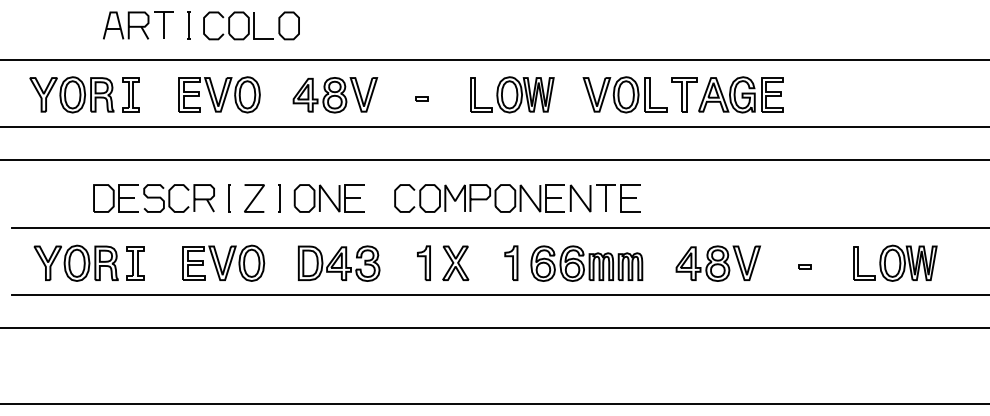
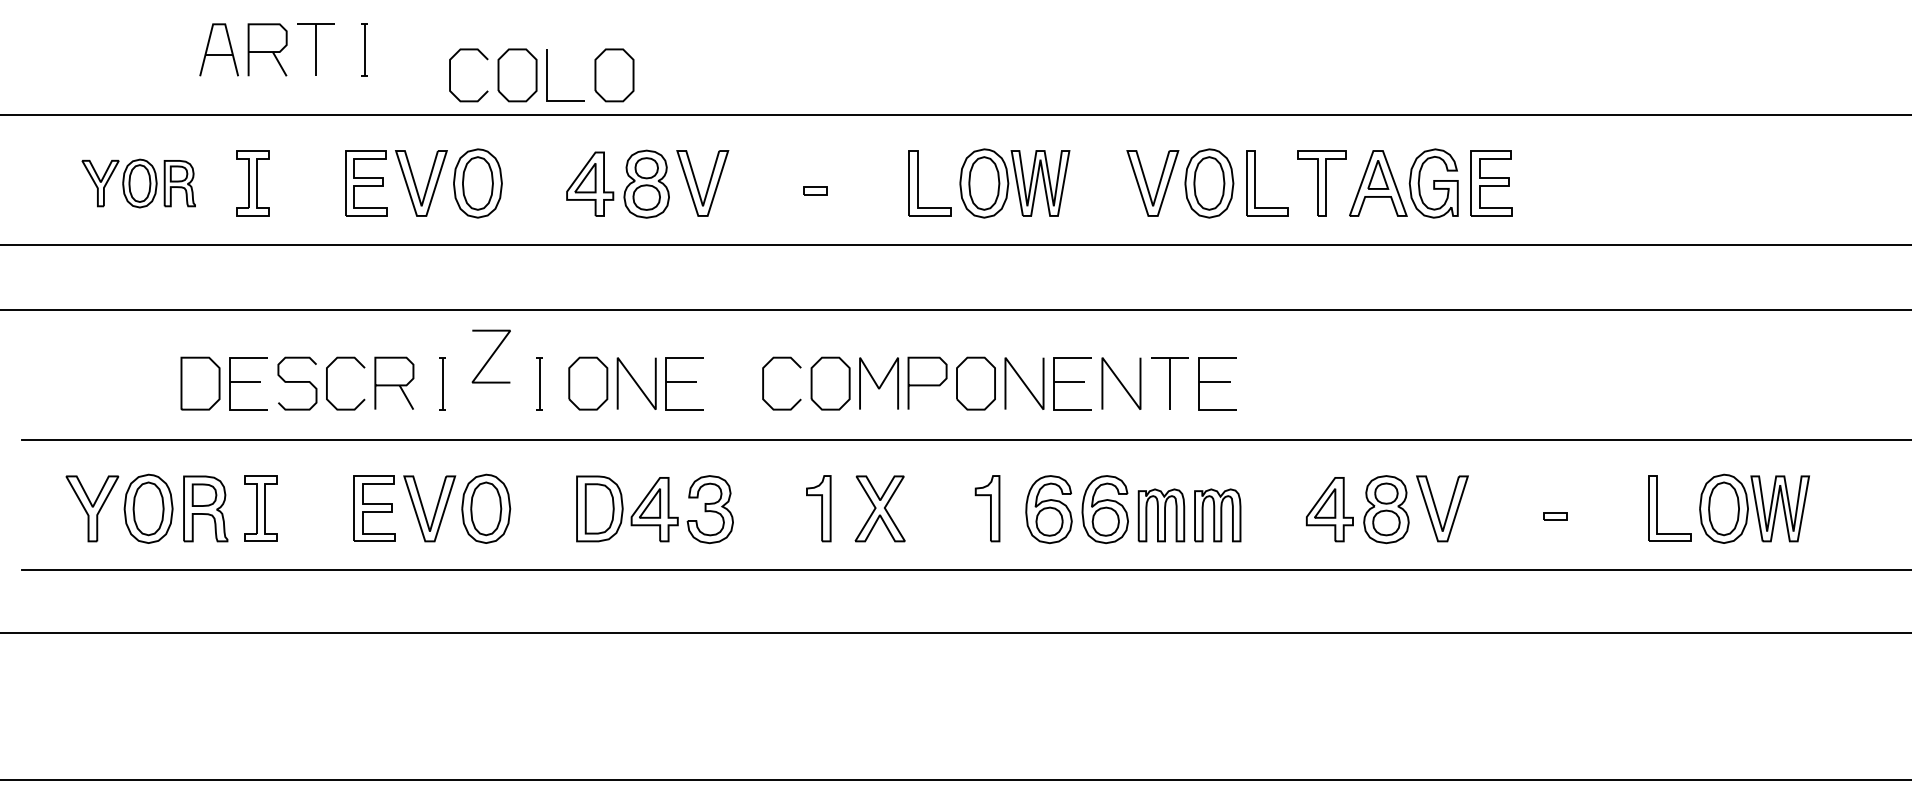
part: (251, 25) -> (541, 74), moved
part: (71, 94) -> (137, 182), size x0.7
line: (254, 198) -> (491, 356), moved

